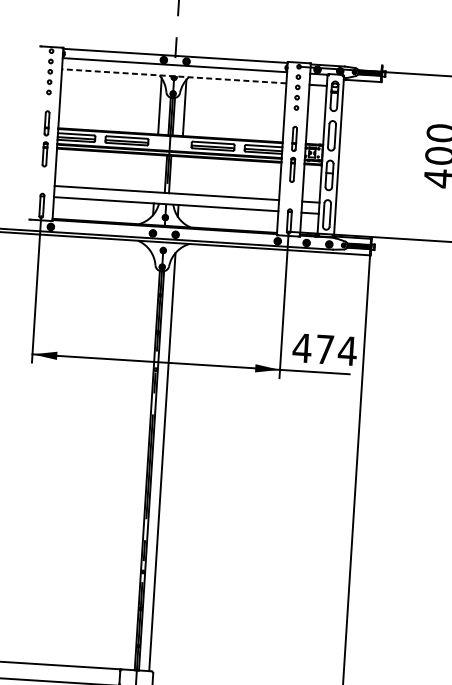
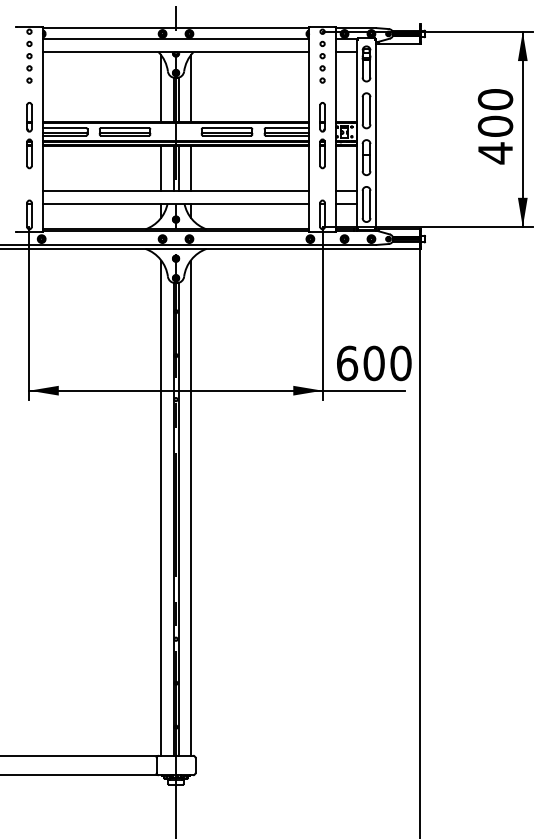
line: (174, 76) -> (176, 52), dashed -> solid
line: (155, 173) -> (161, 168), added
line: (180, 175) -> (190, 168), added
text: (325, 349) -> (374, 363), 474 -> 600
line: (137, 459) -> (161, 507), added

